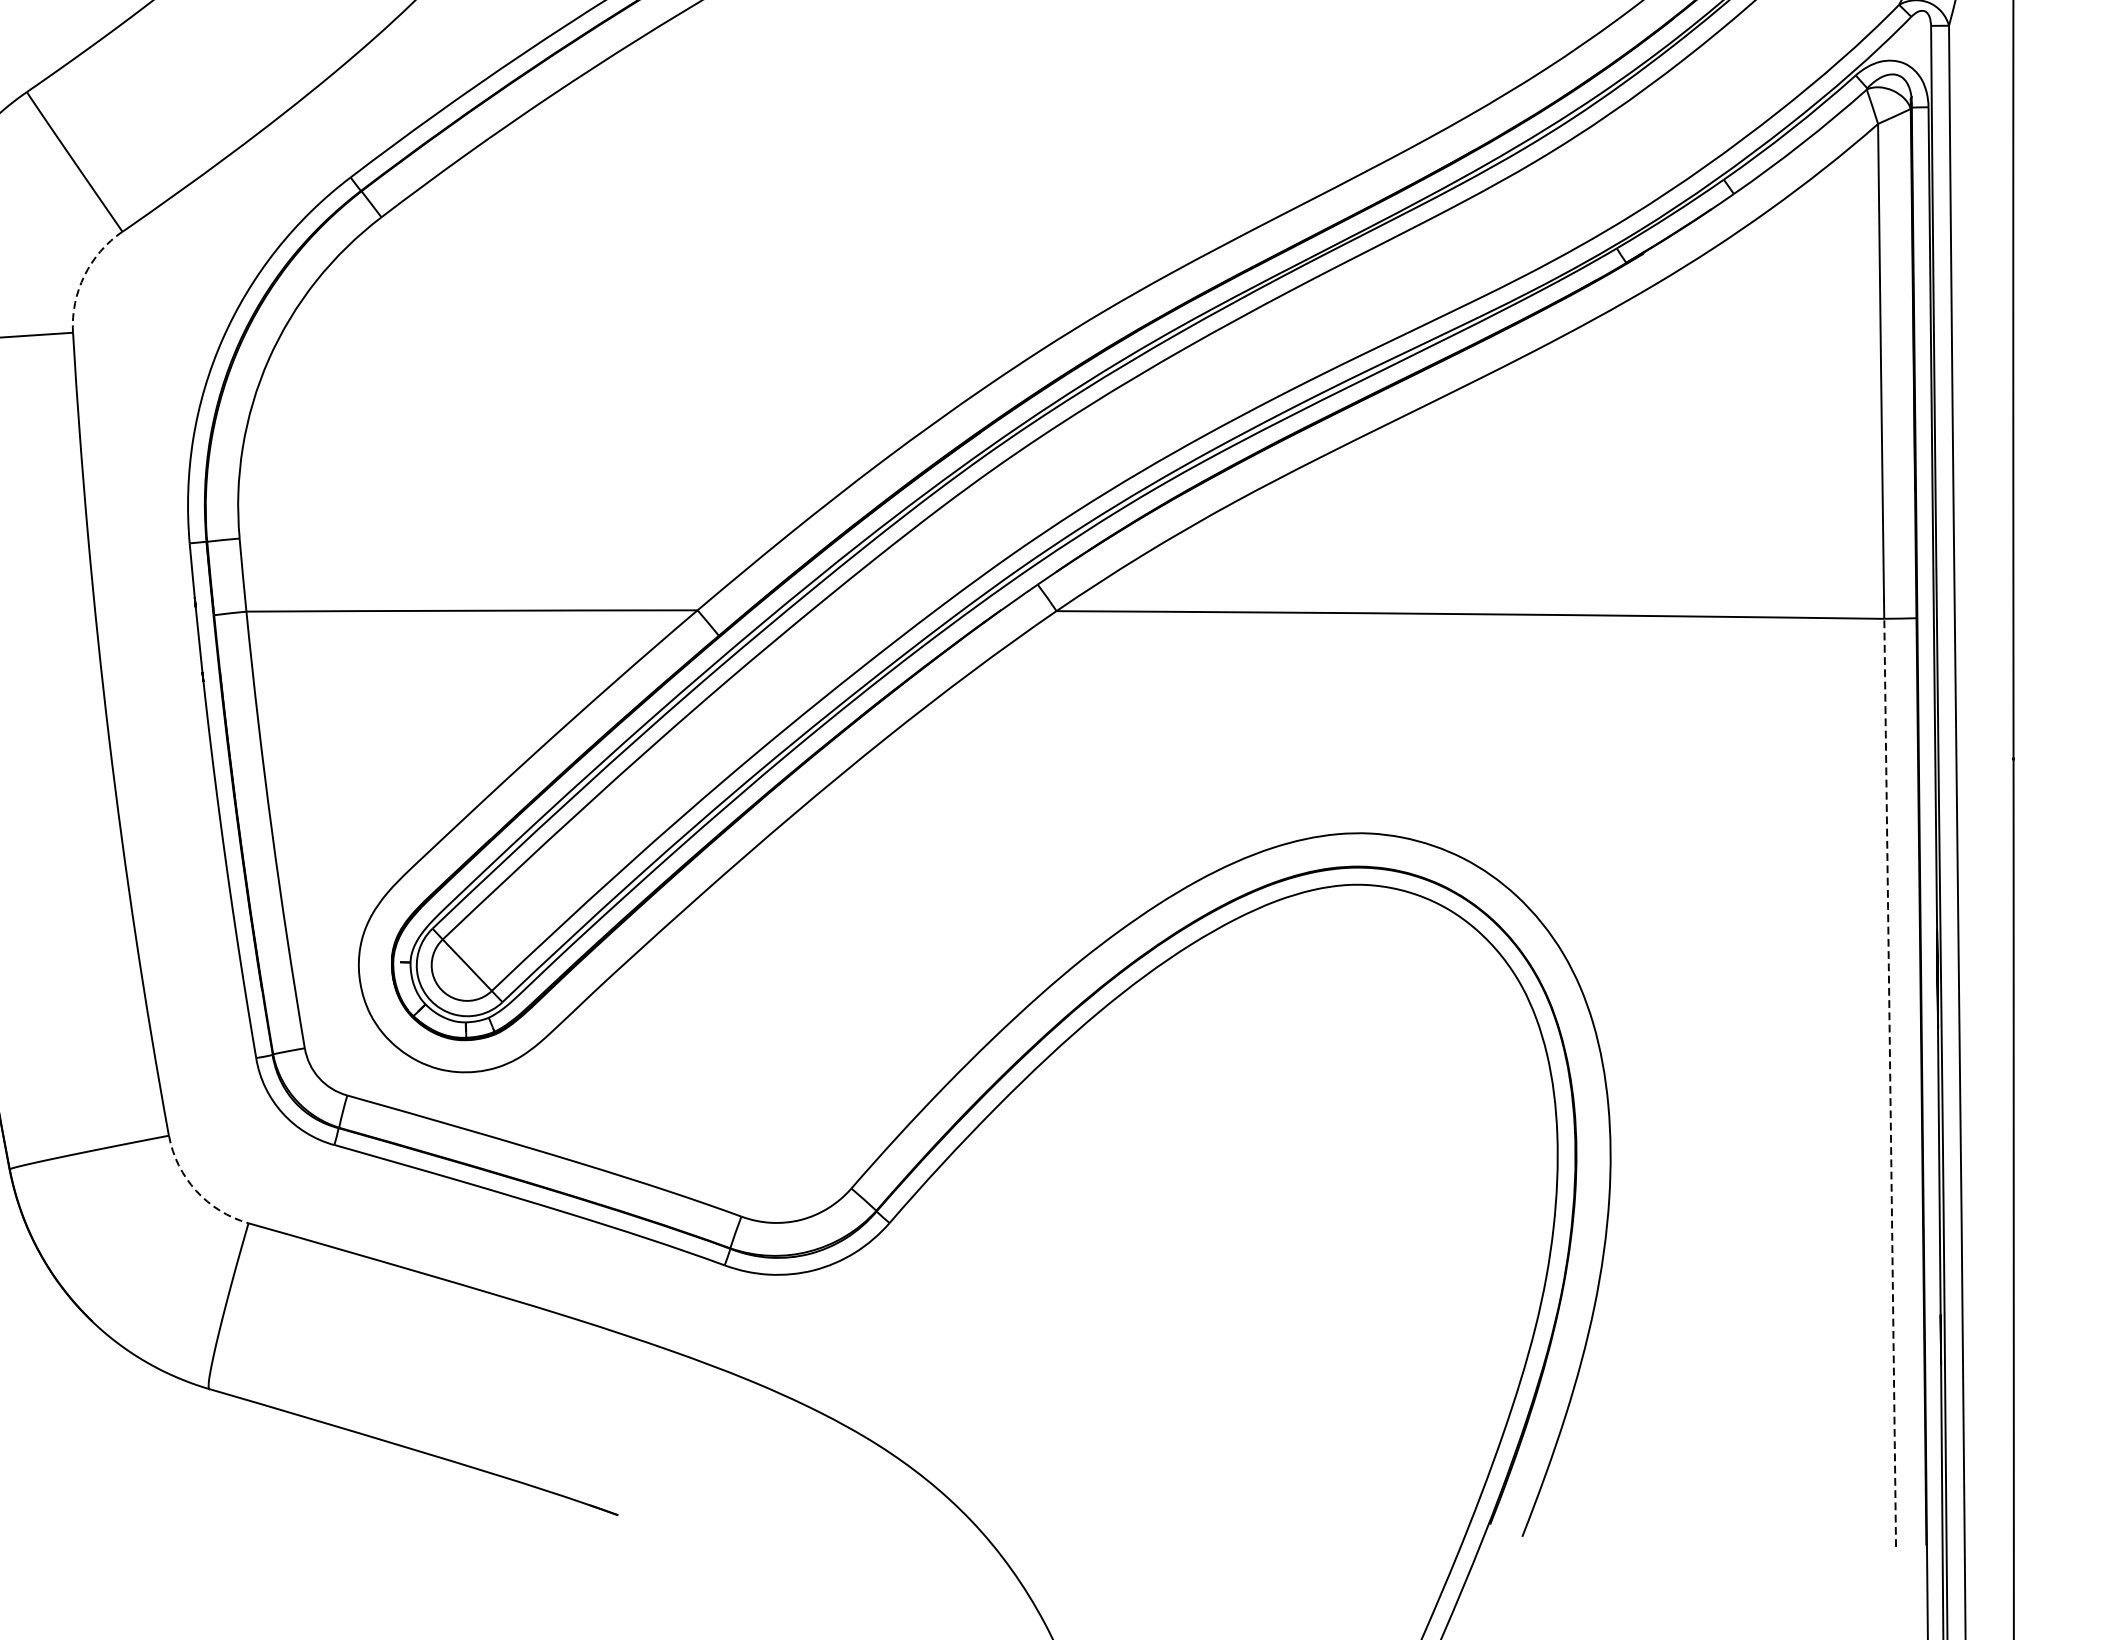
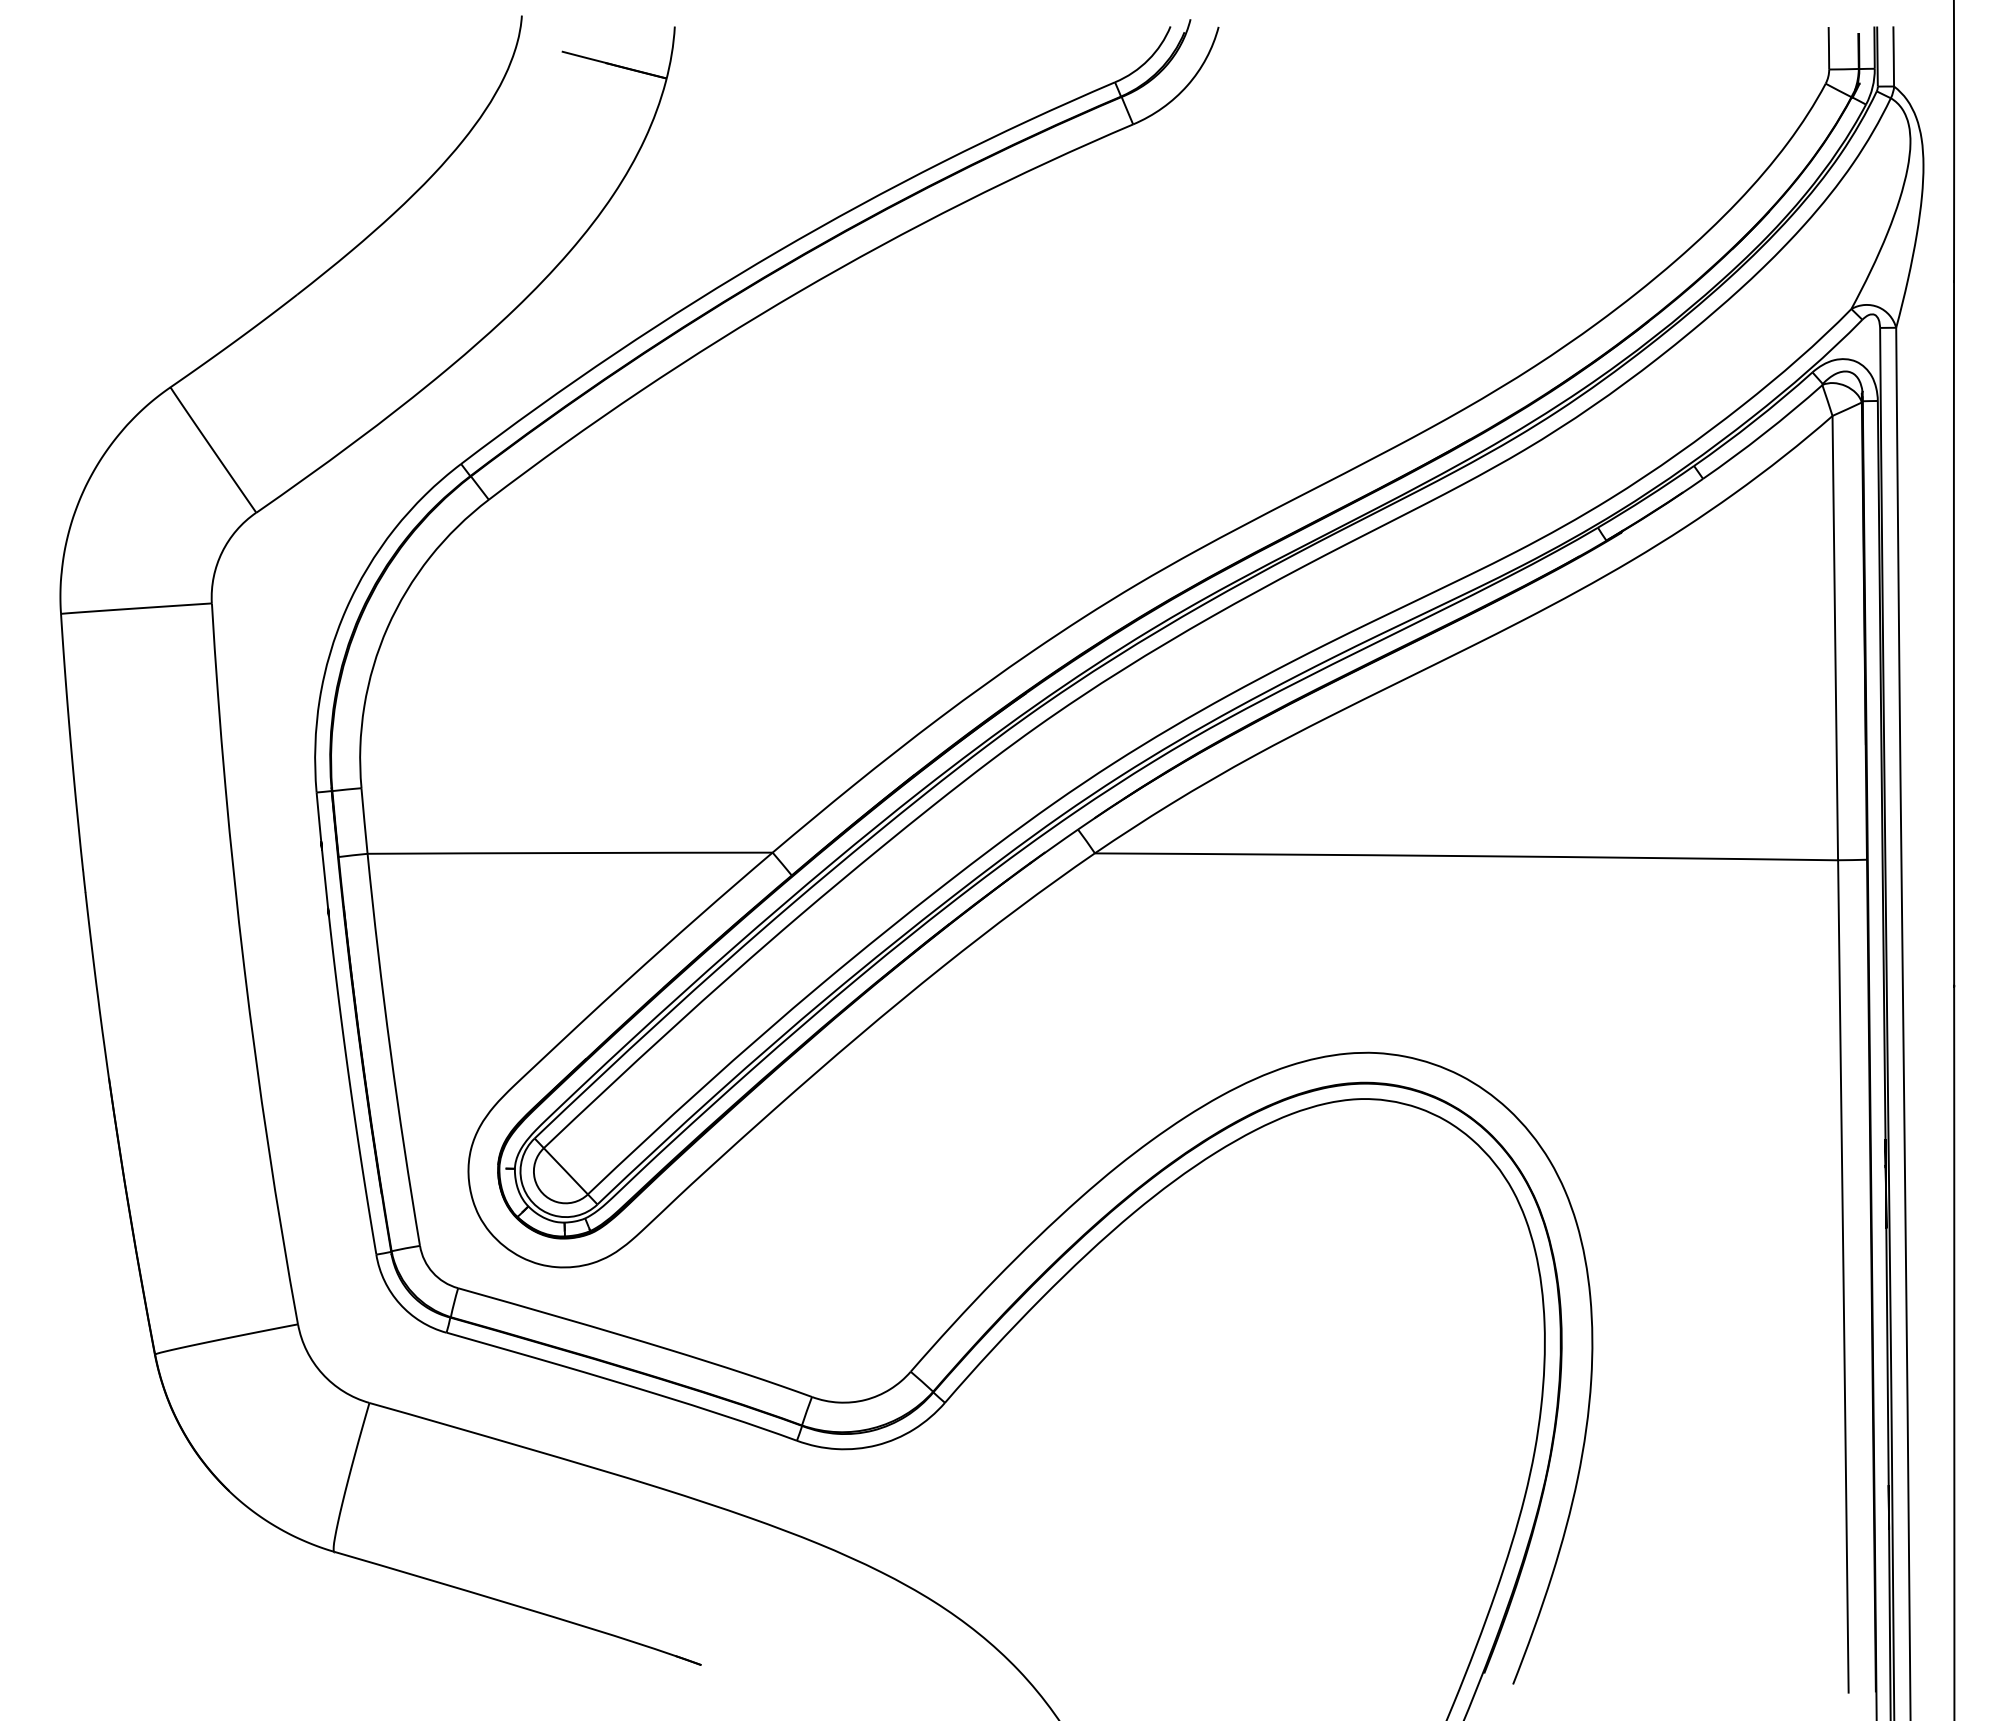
arc: (84, 276) -> (222, 552), dashed -> solid
arc: (1890, 1082) -> (1843, 1276), dashed -> solid
arc: (196, 1190) -> (322, 1373), dashed -> solid

